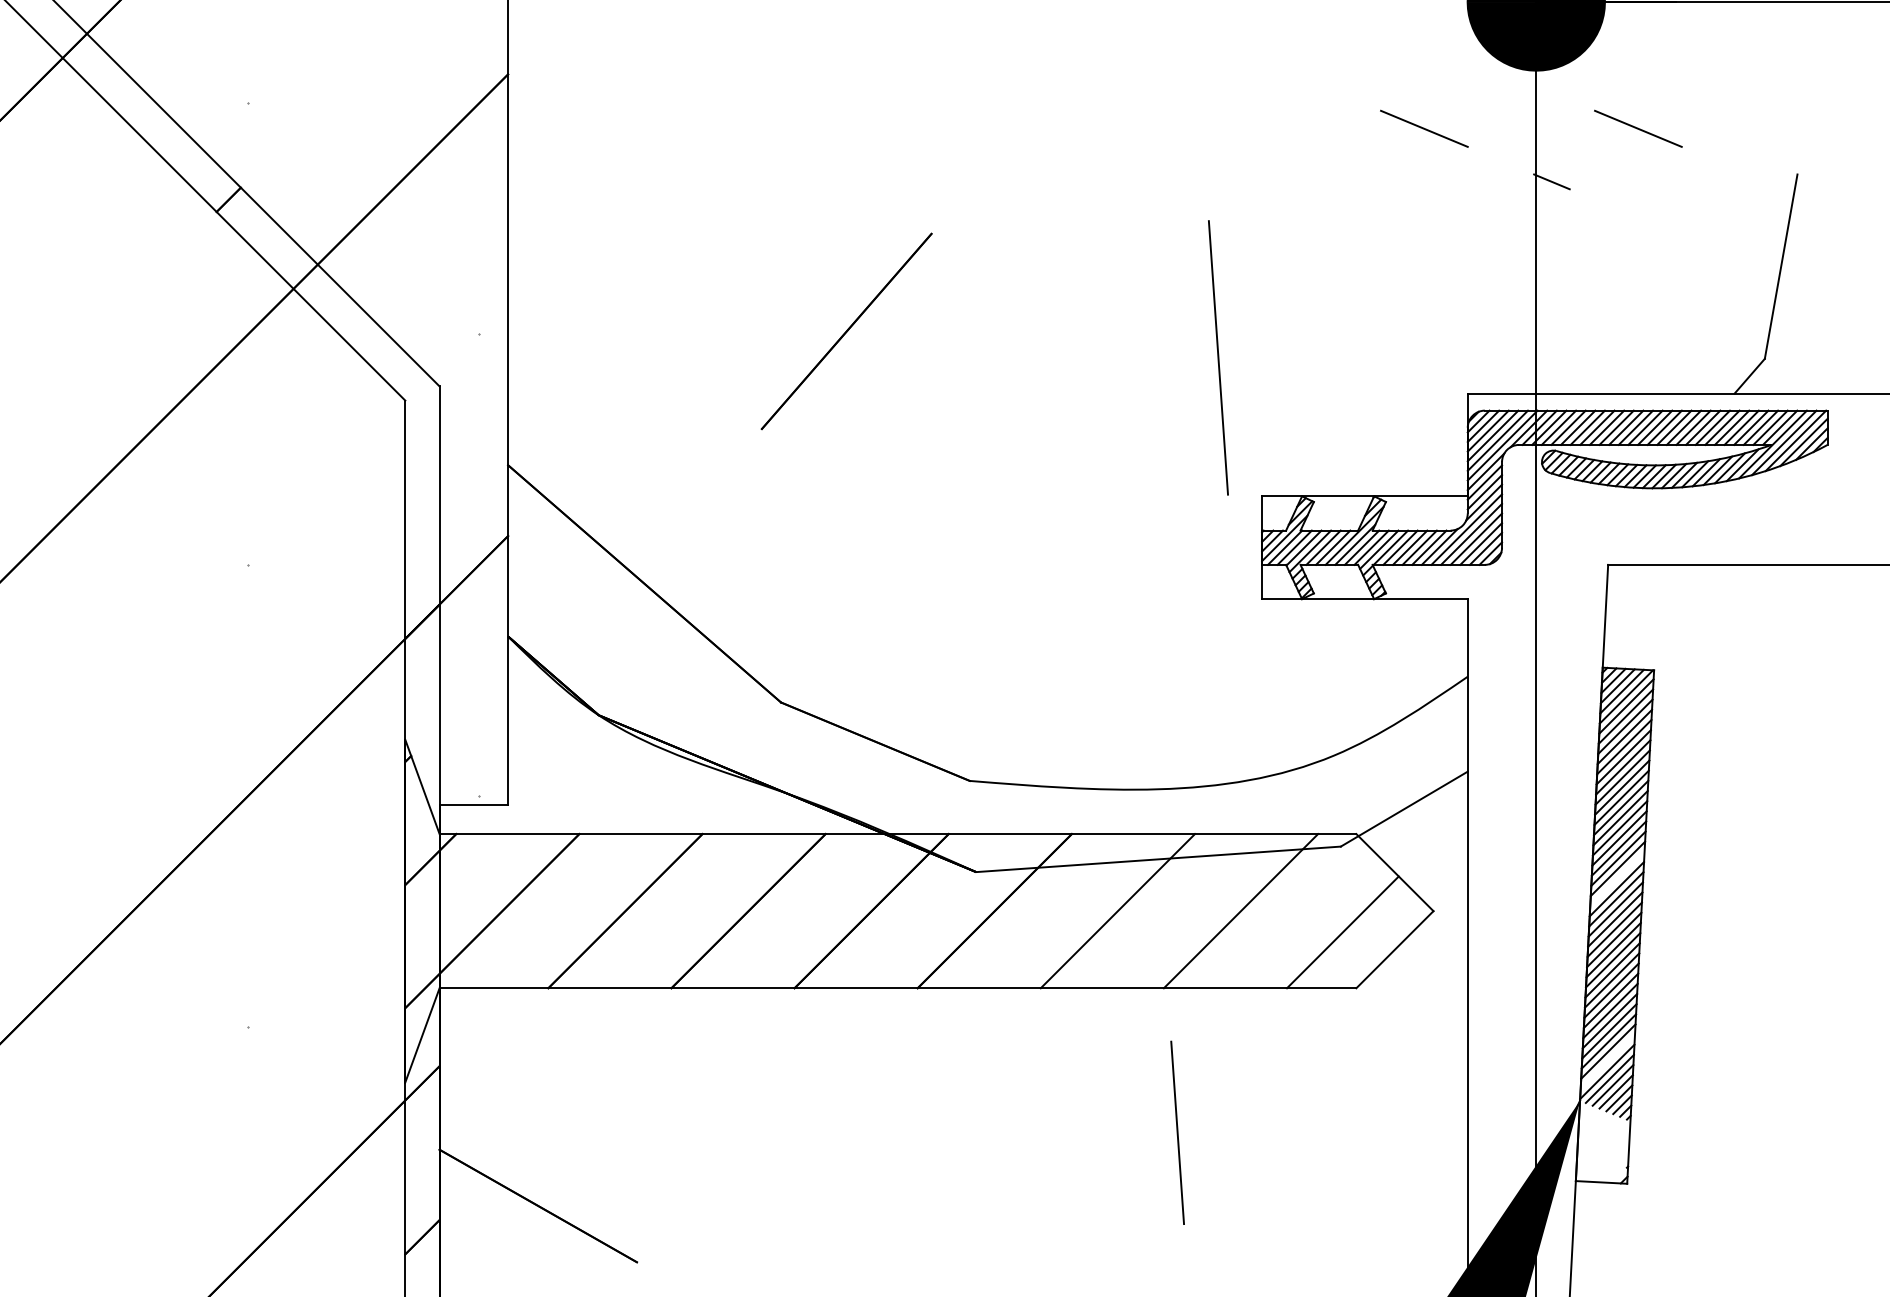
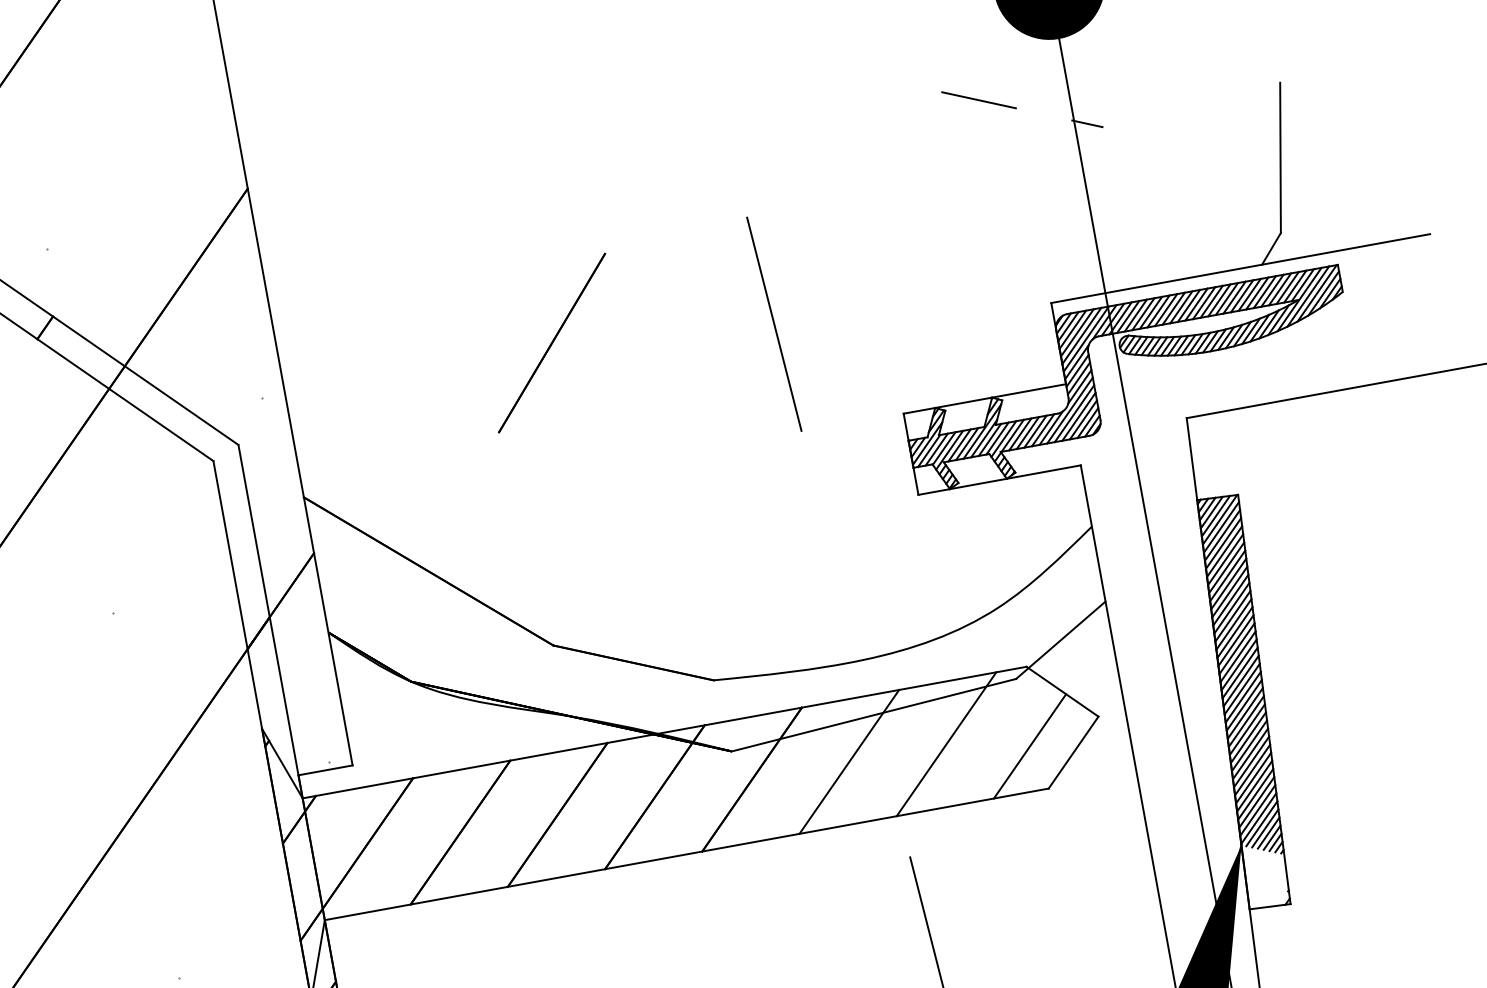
line: (1638, 128) -> (1148, 69), removed
line: (1218, 357) -> (774, 323), moved
line: (1617, 878) -> (1239, 664), added
line: (1607, 1061) -> (1257, 810), added

